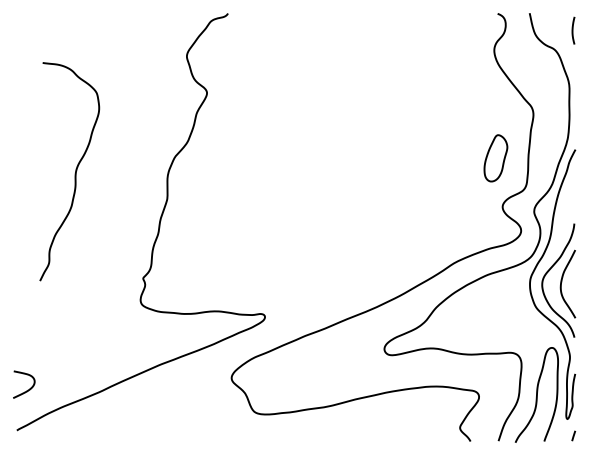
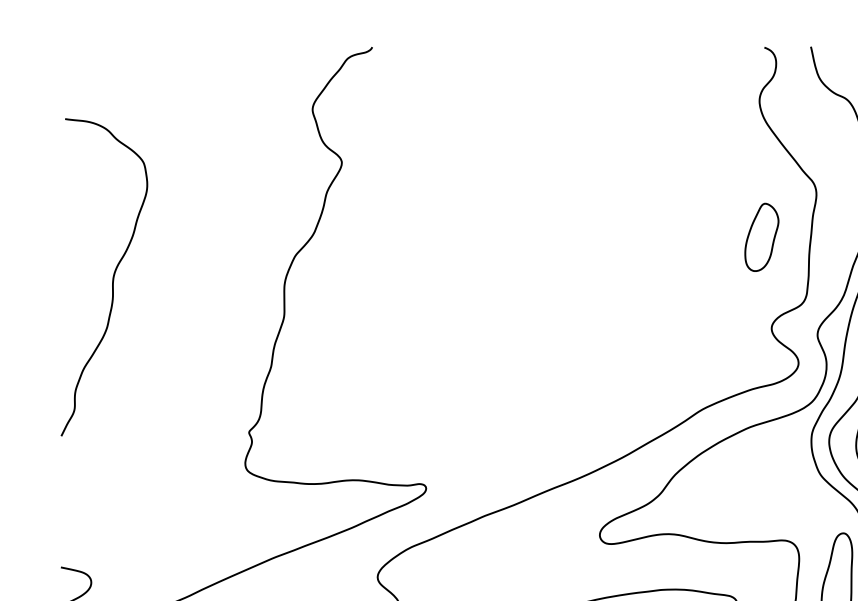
part: (495, 158) -> (761, 237), moved
curve: (74, 173) -> (111, 279), moved

